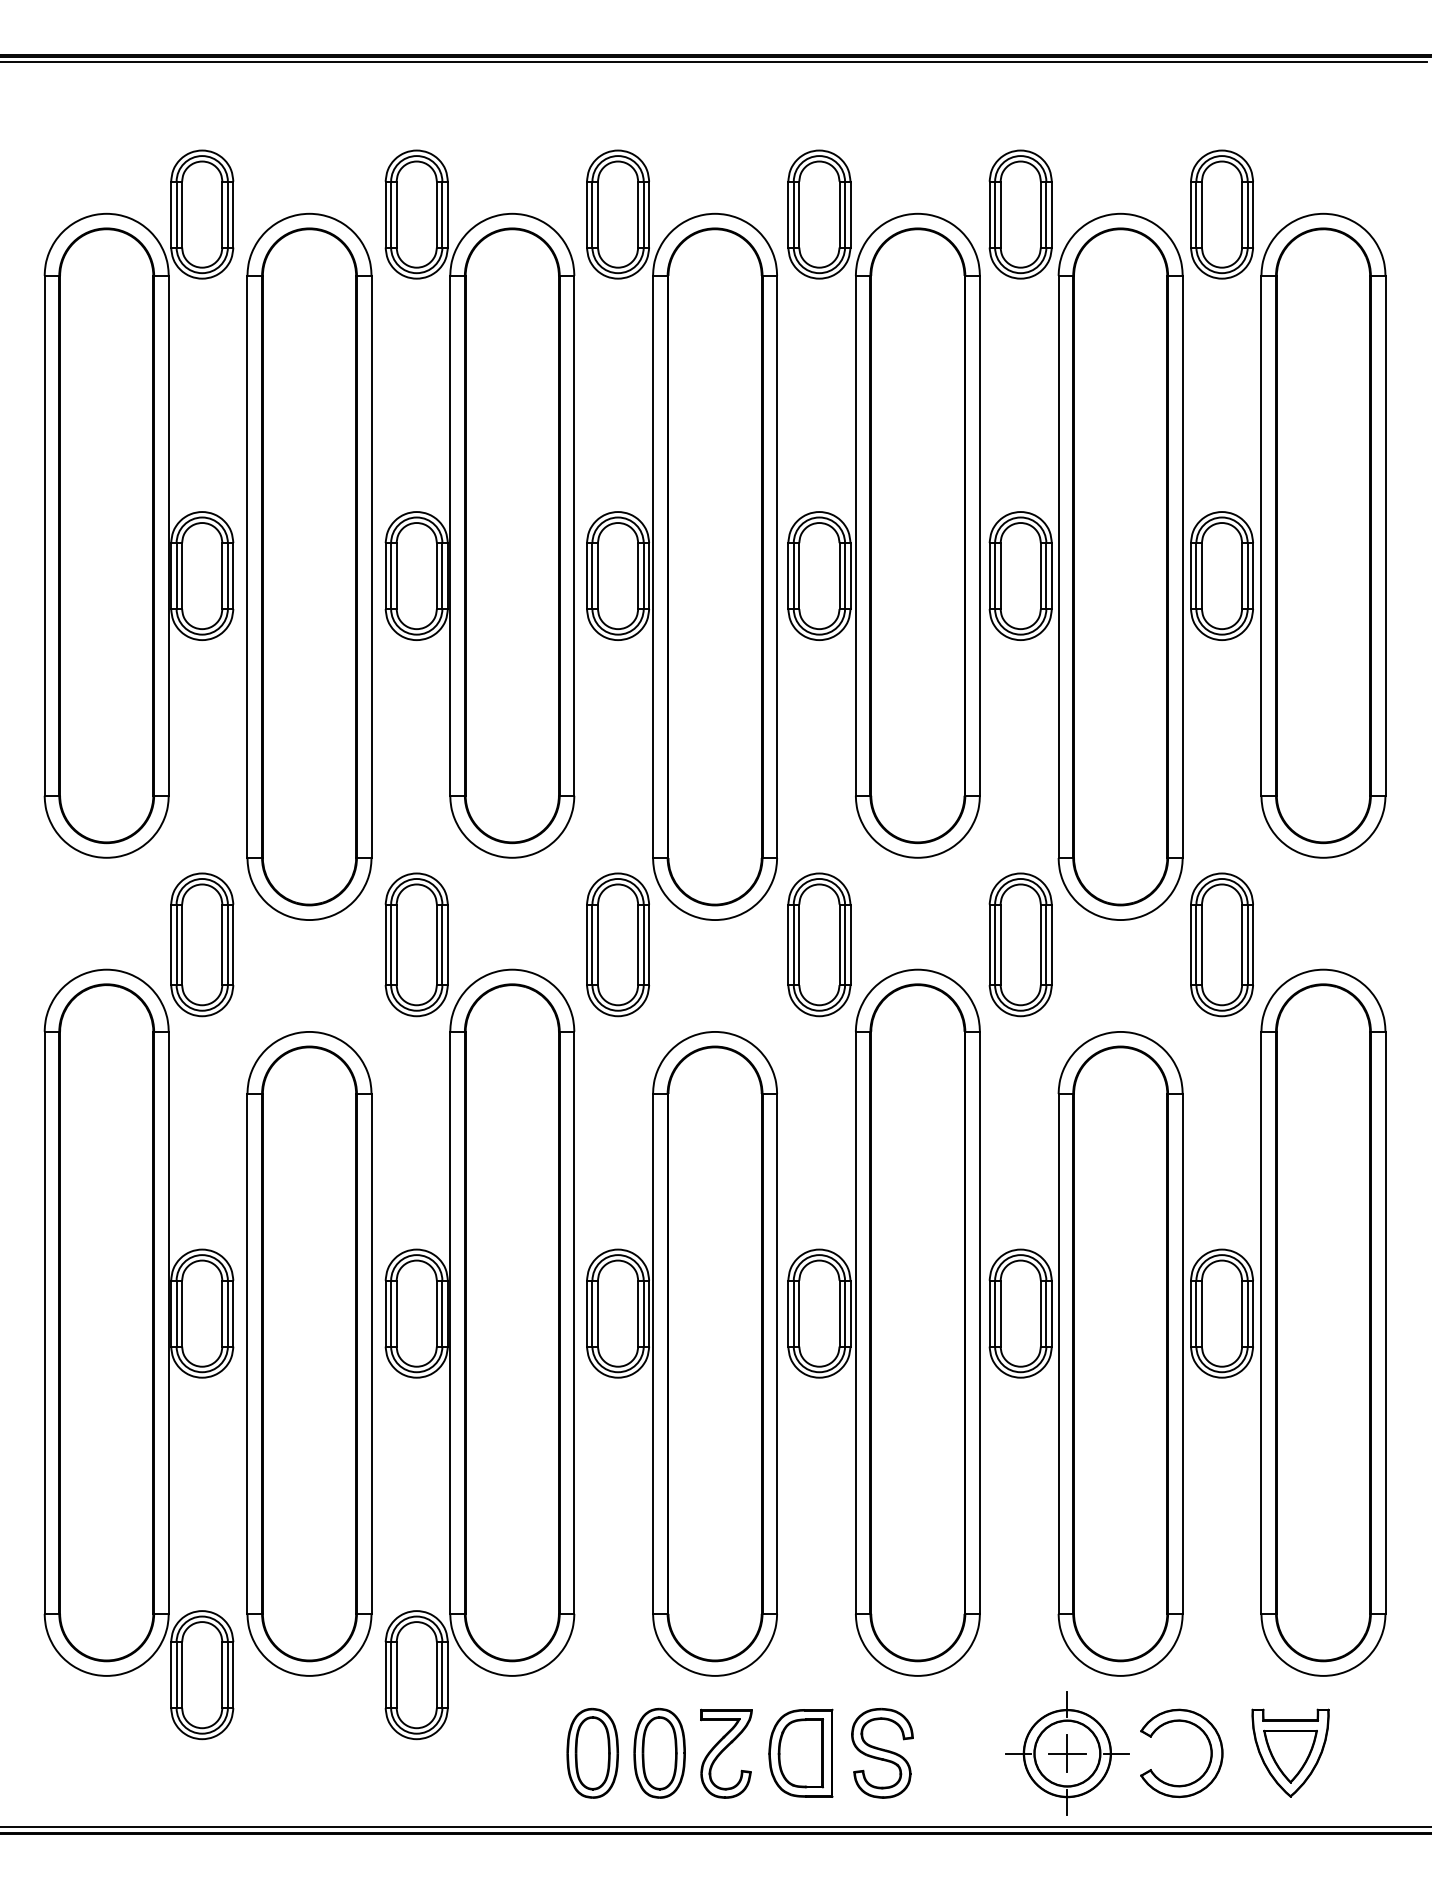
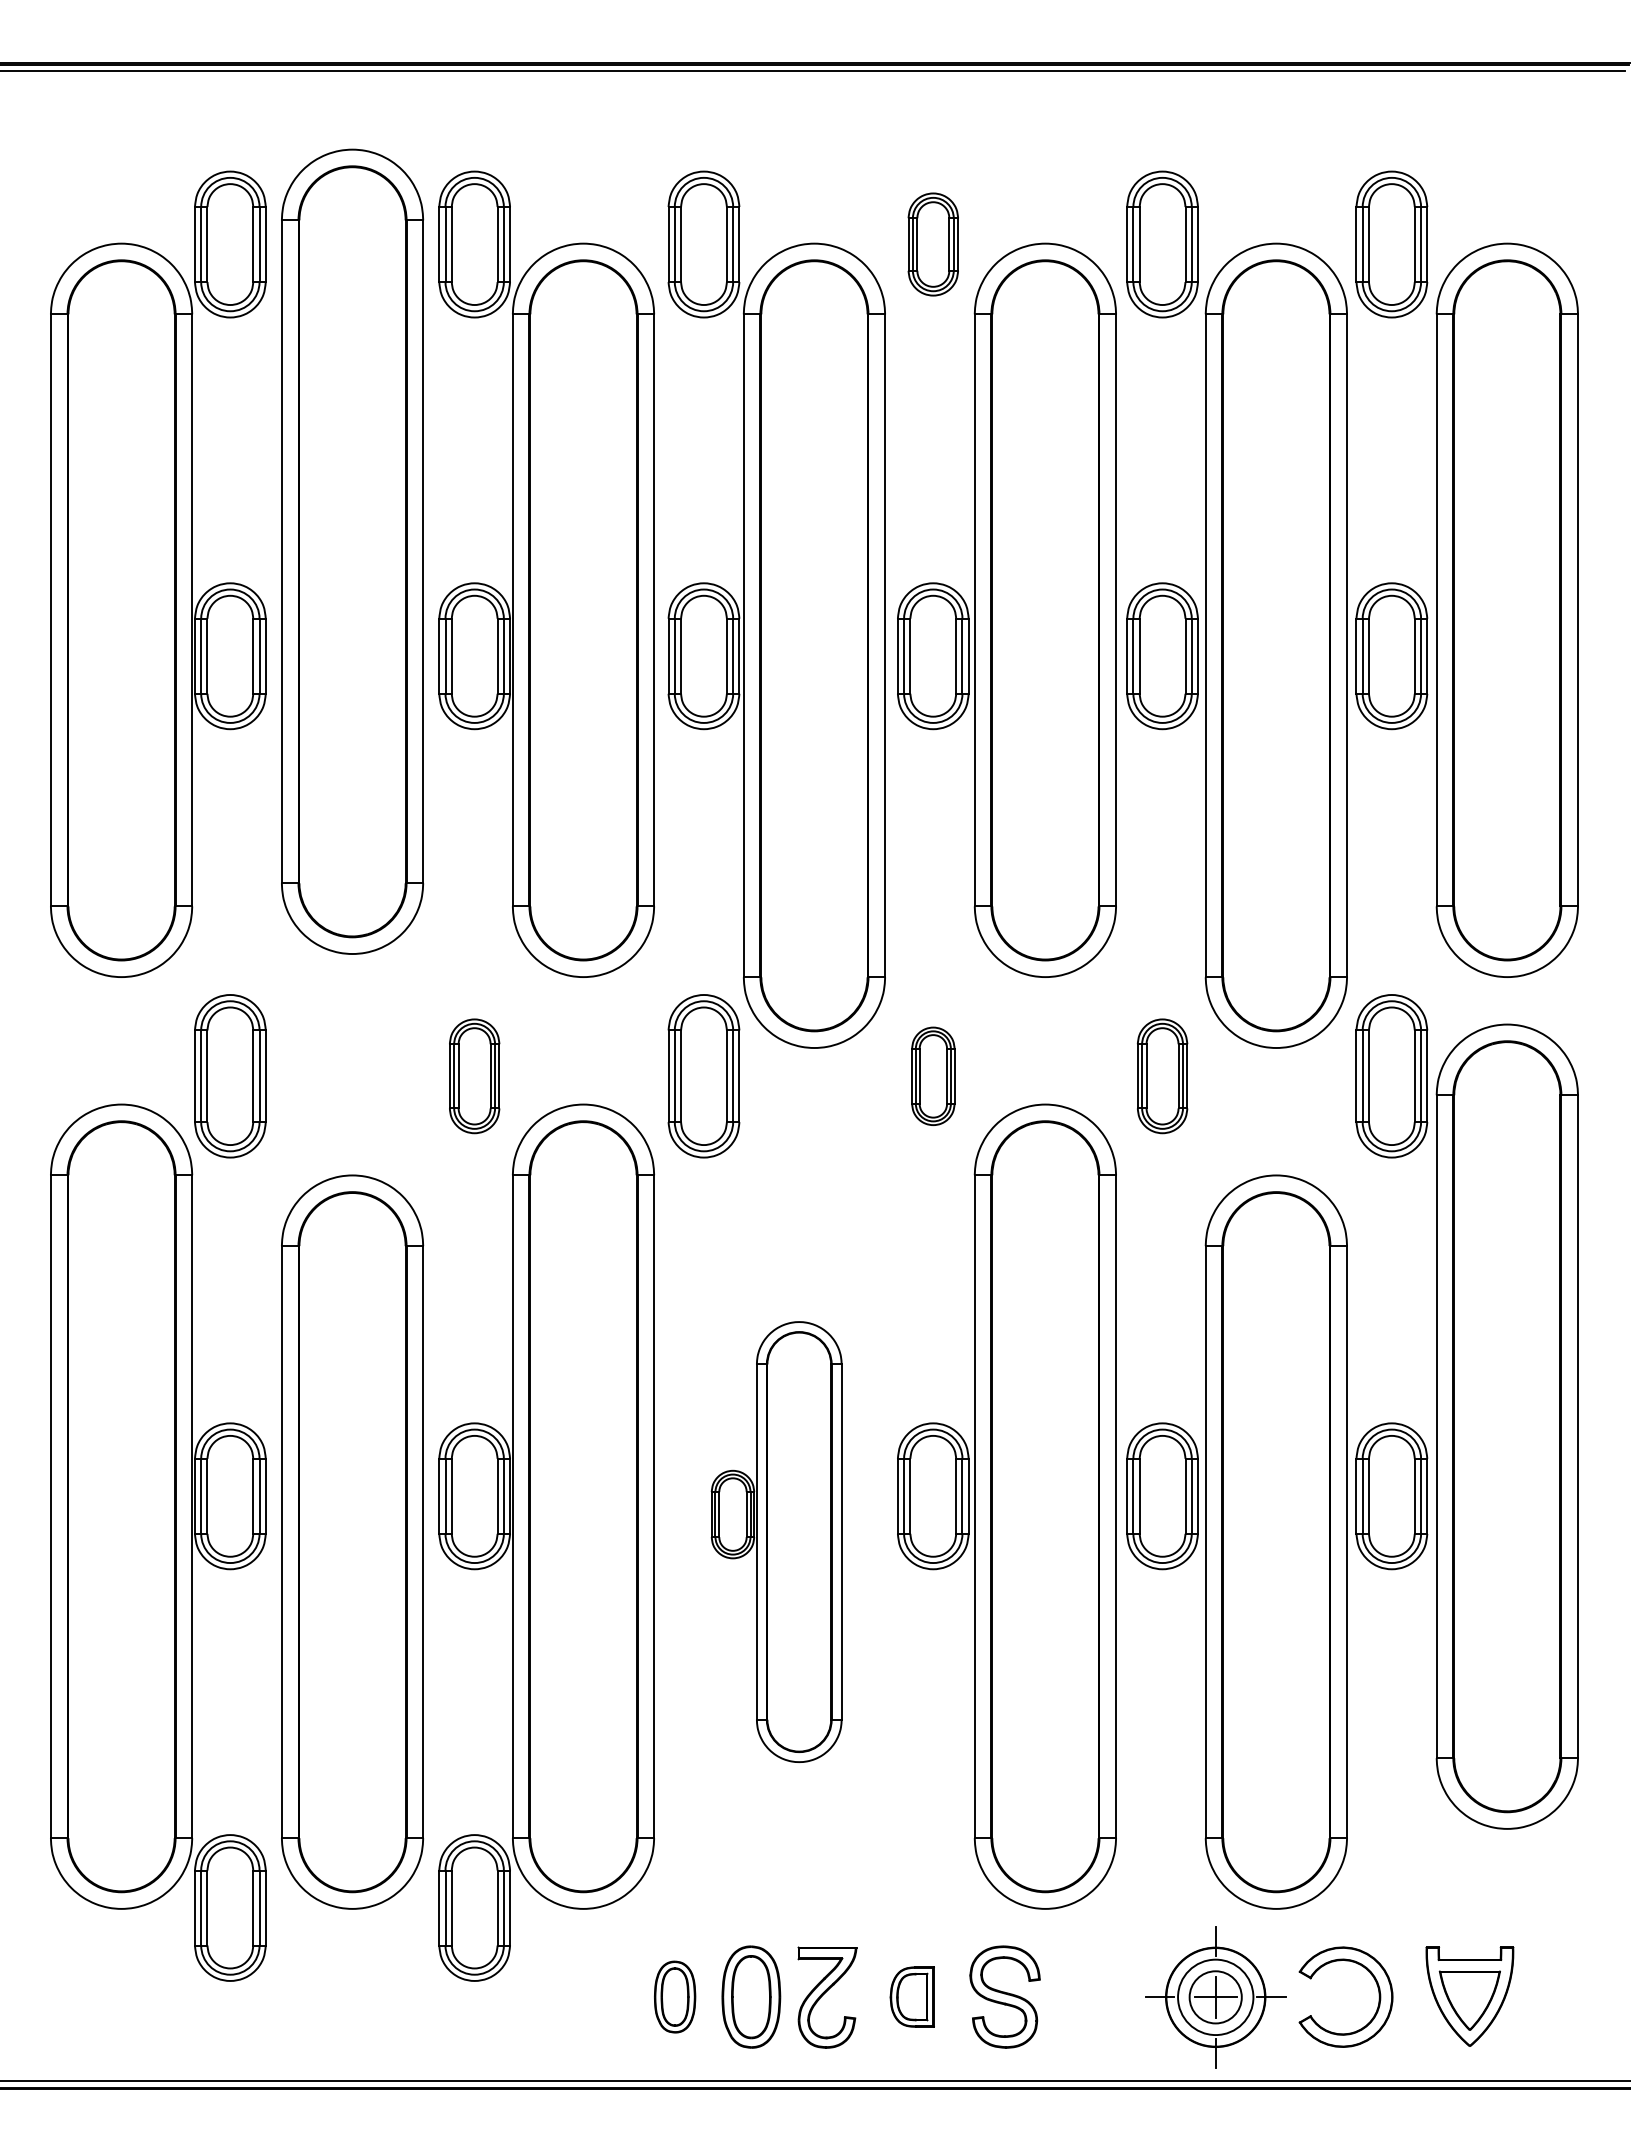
part: (819, 214) -> (933, 244), size x0.7
part: (309, 566) -> (352, 551), moved
part: (416, 945) -> (474, 1076), size x0.7
part: (819, 945) -> (933, 1076), size x0.6
part: (1020, 945) -> (1162, 1076), size x0.7
part: (1322, 1322) -> (1506, 1426), moved
part: (681, 1353) -> (776, 1541), size x0.6
part: (592, 1752) -> (674, 1996), size x0.7
part: (801, 1752) -> (912, 1996), size x0.6
circle: (1067, 1753) -> (1215, 1997), size x0.7

